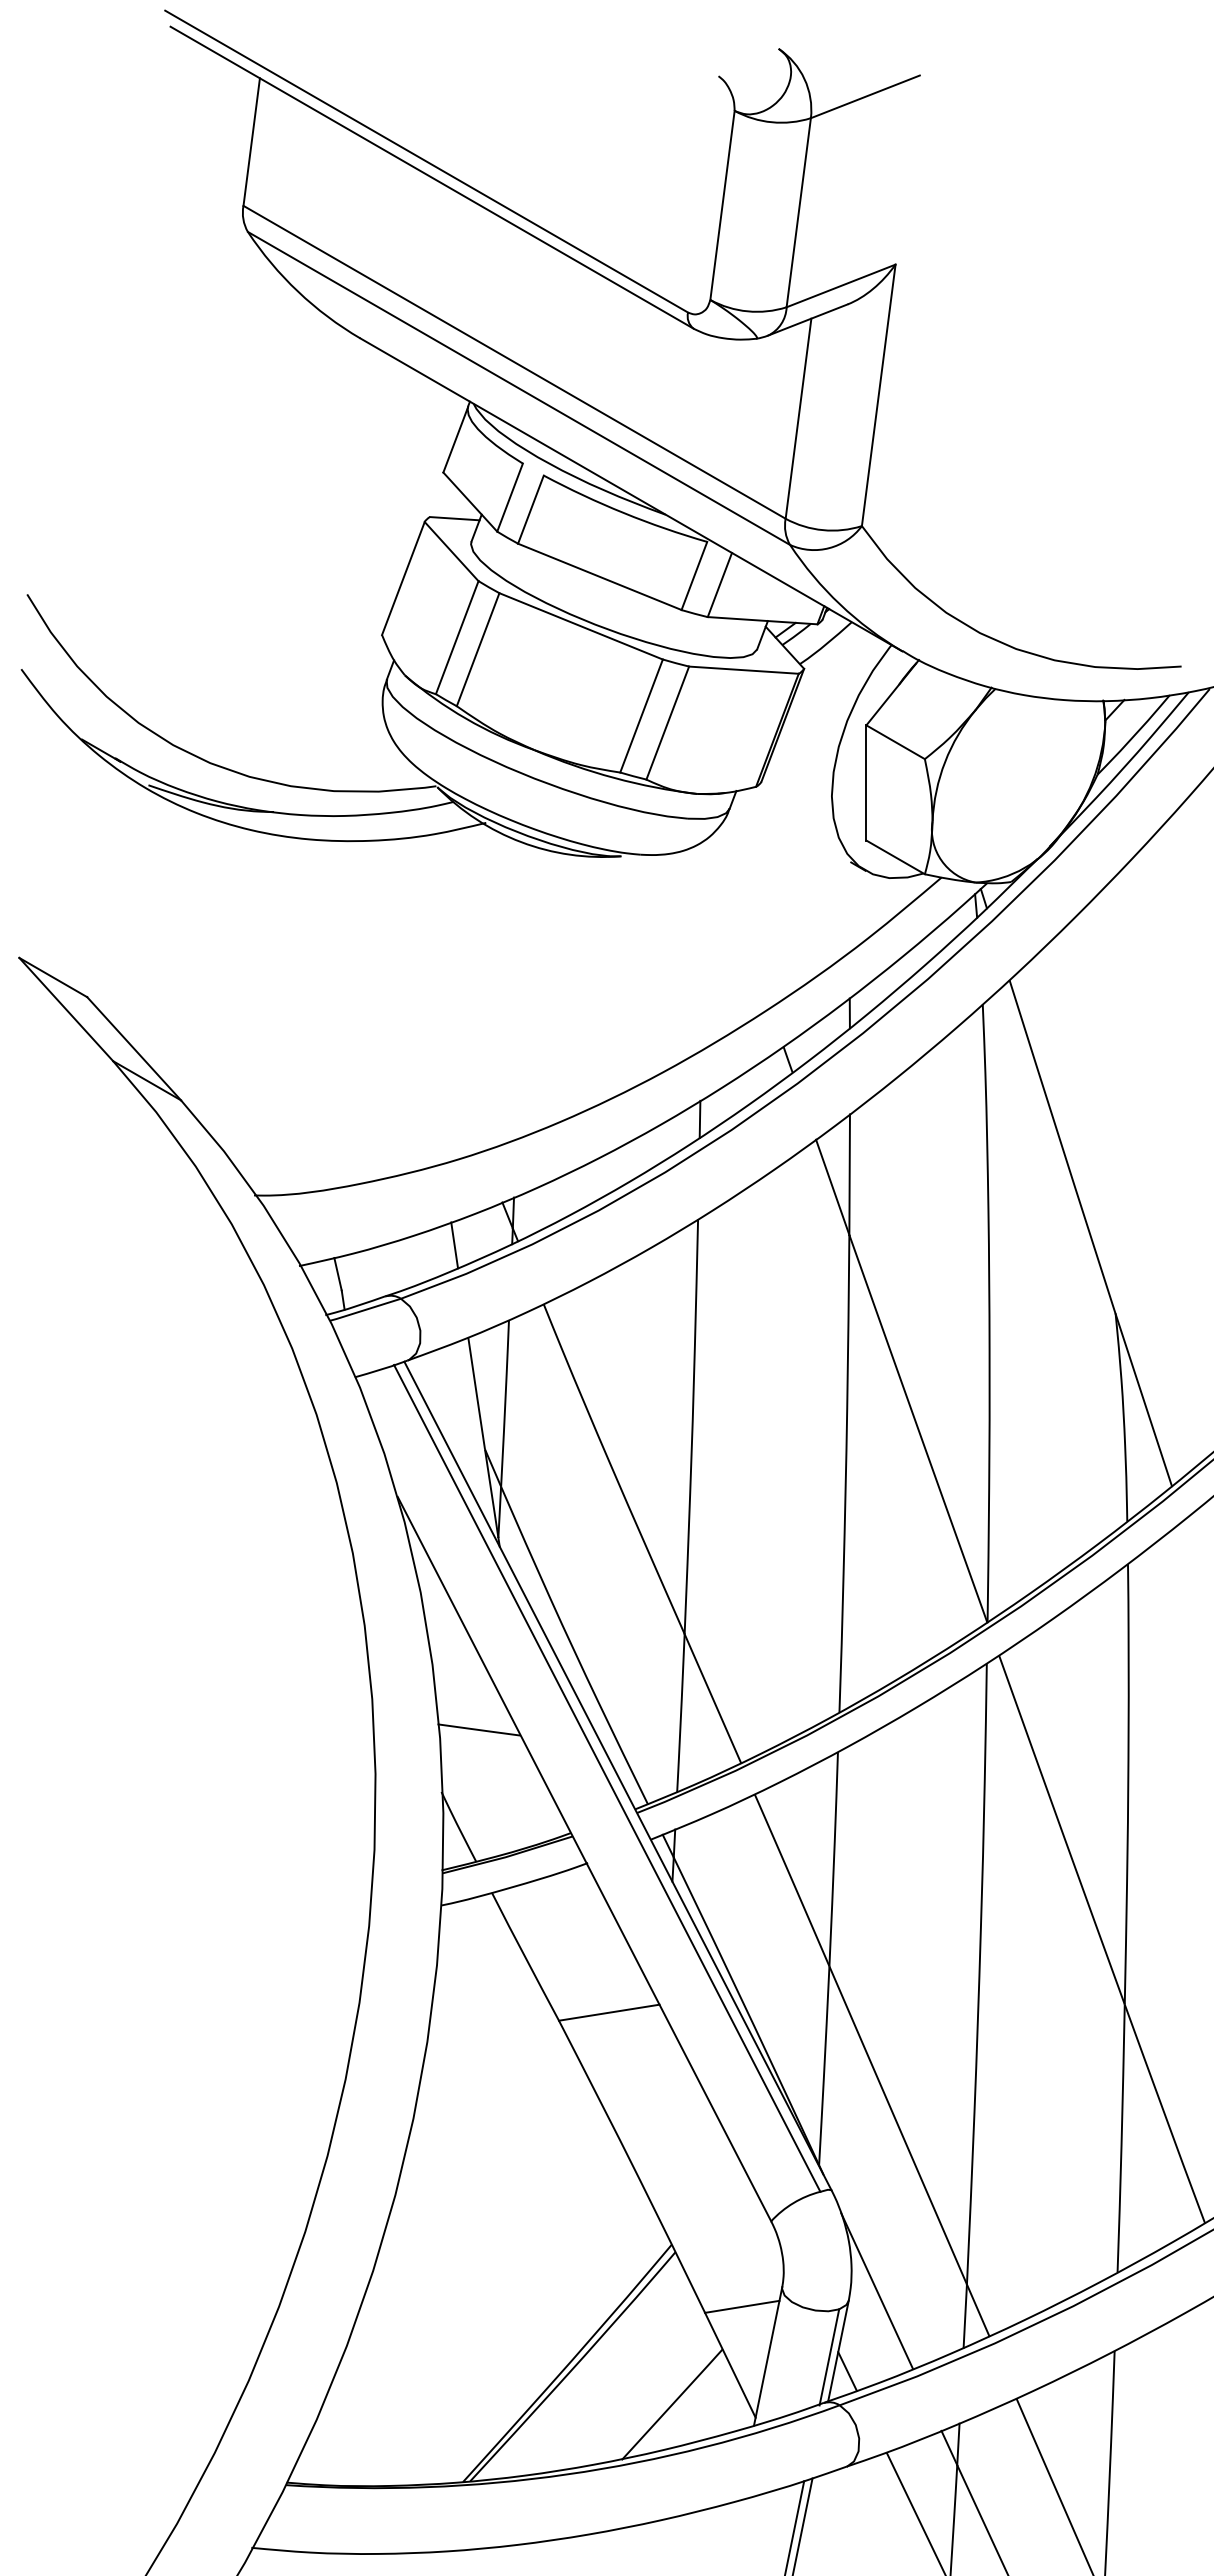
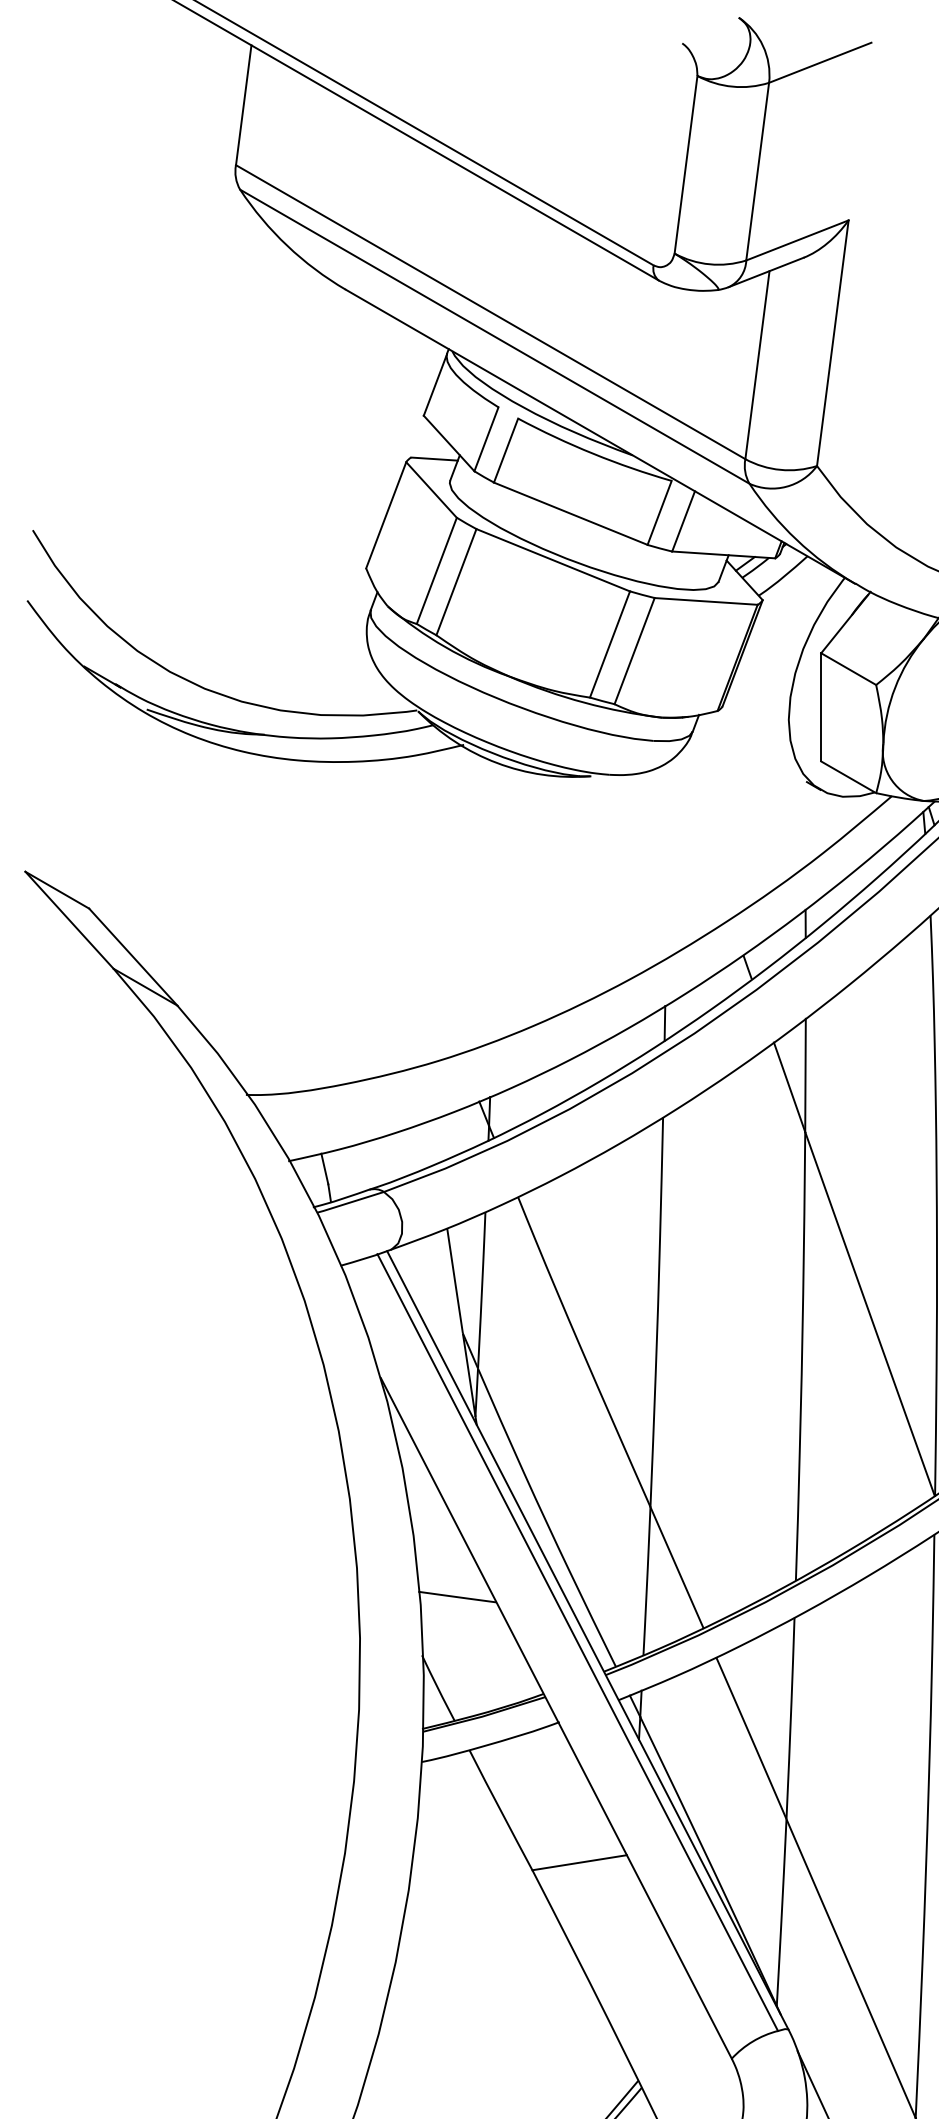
line: (454, 1245) -> (434, 1141), removed

